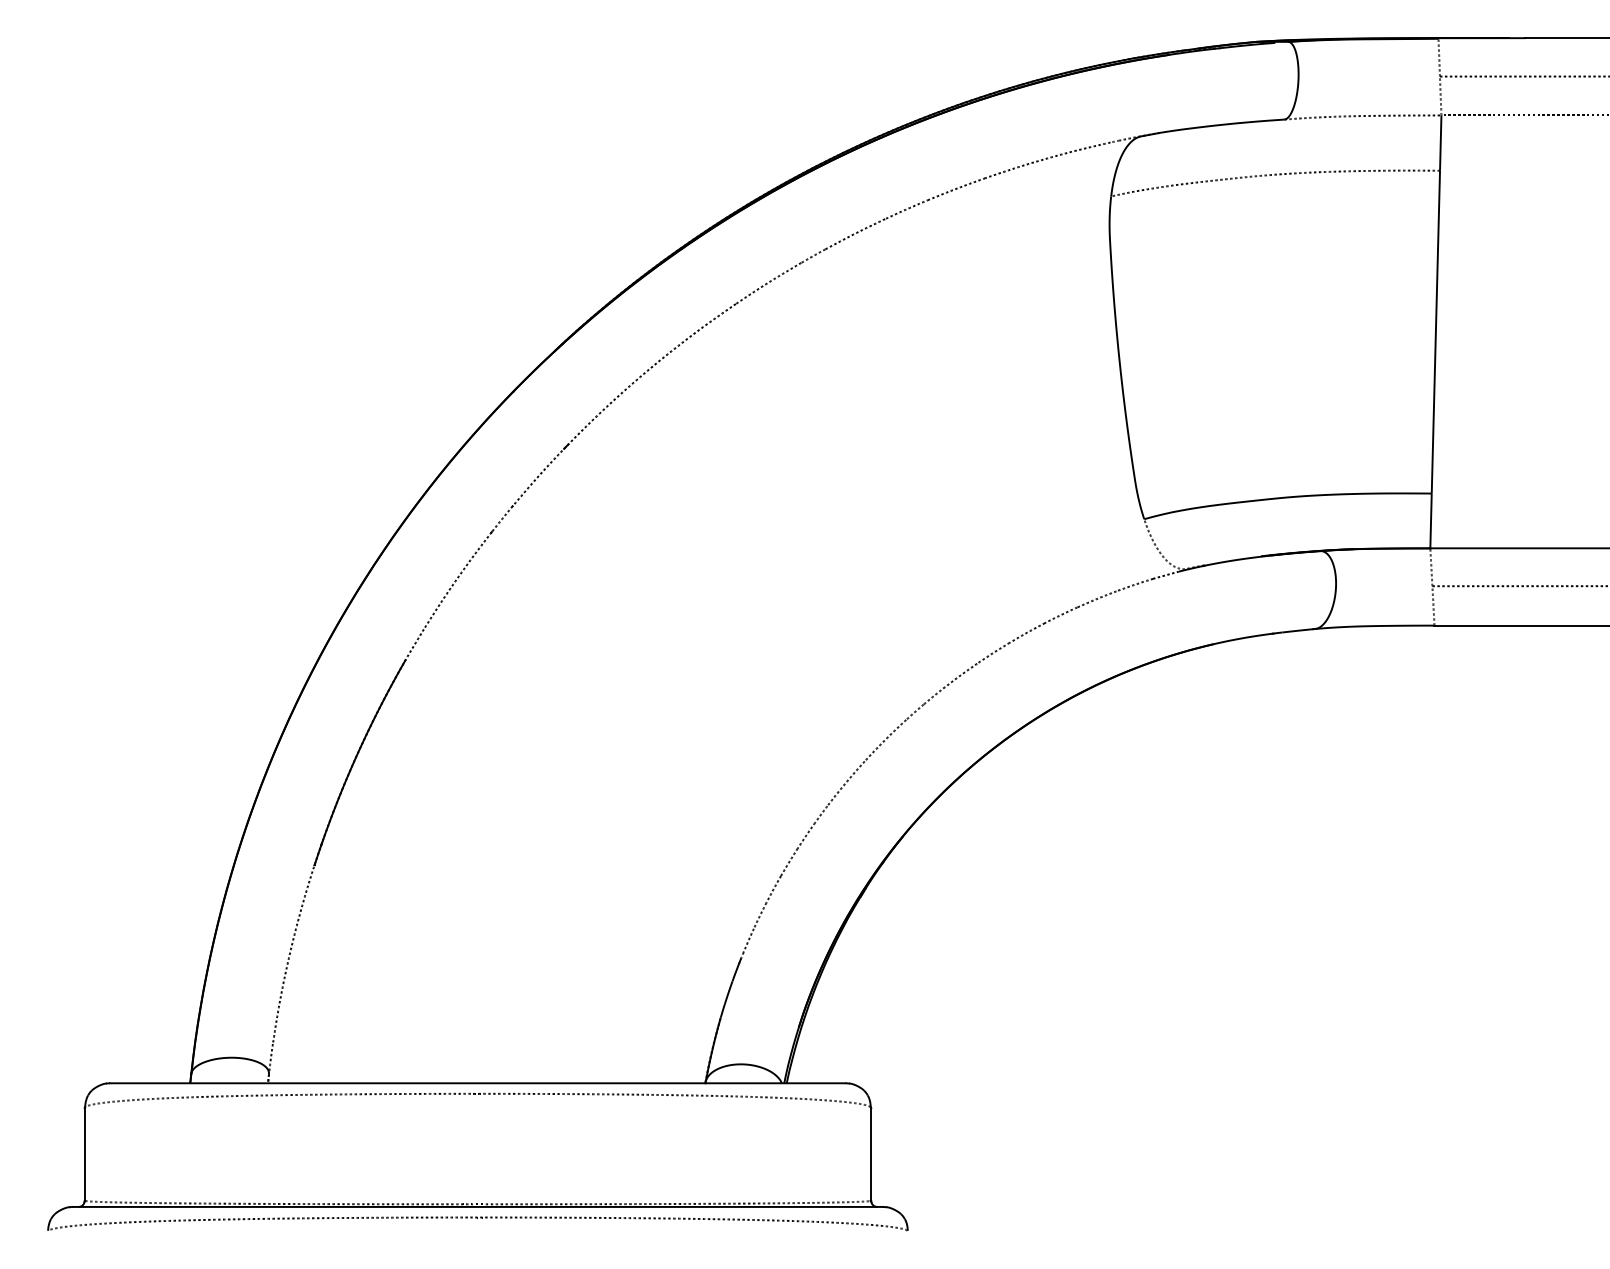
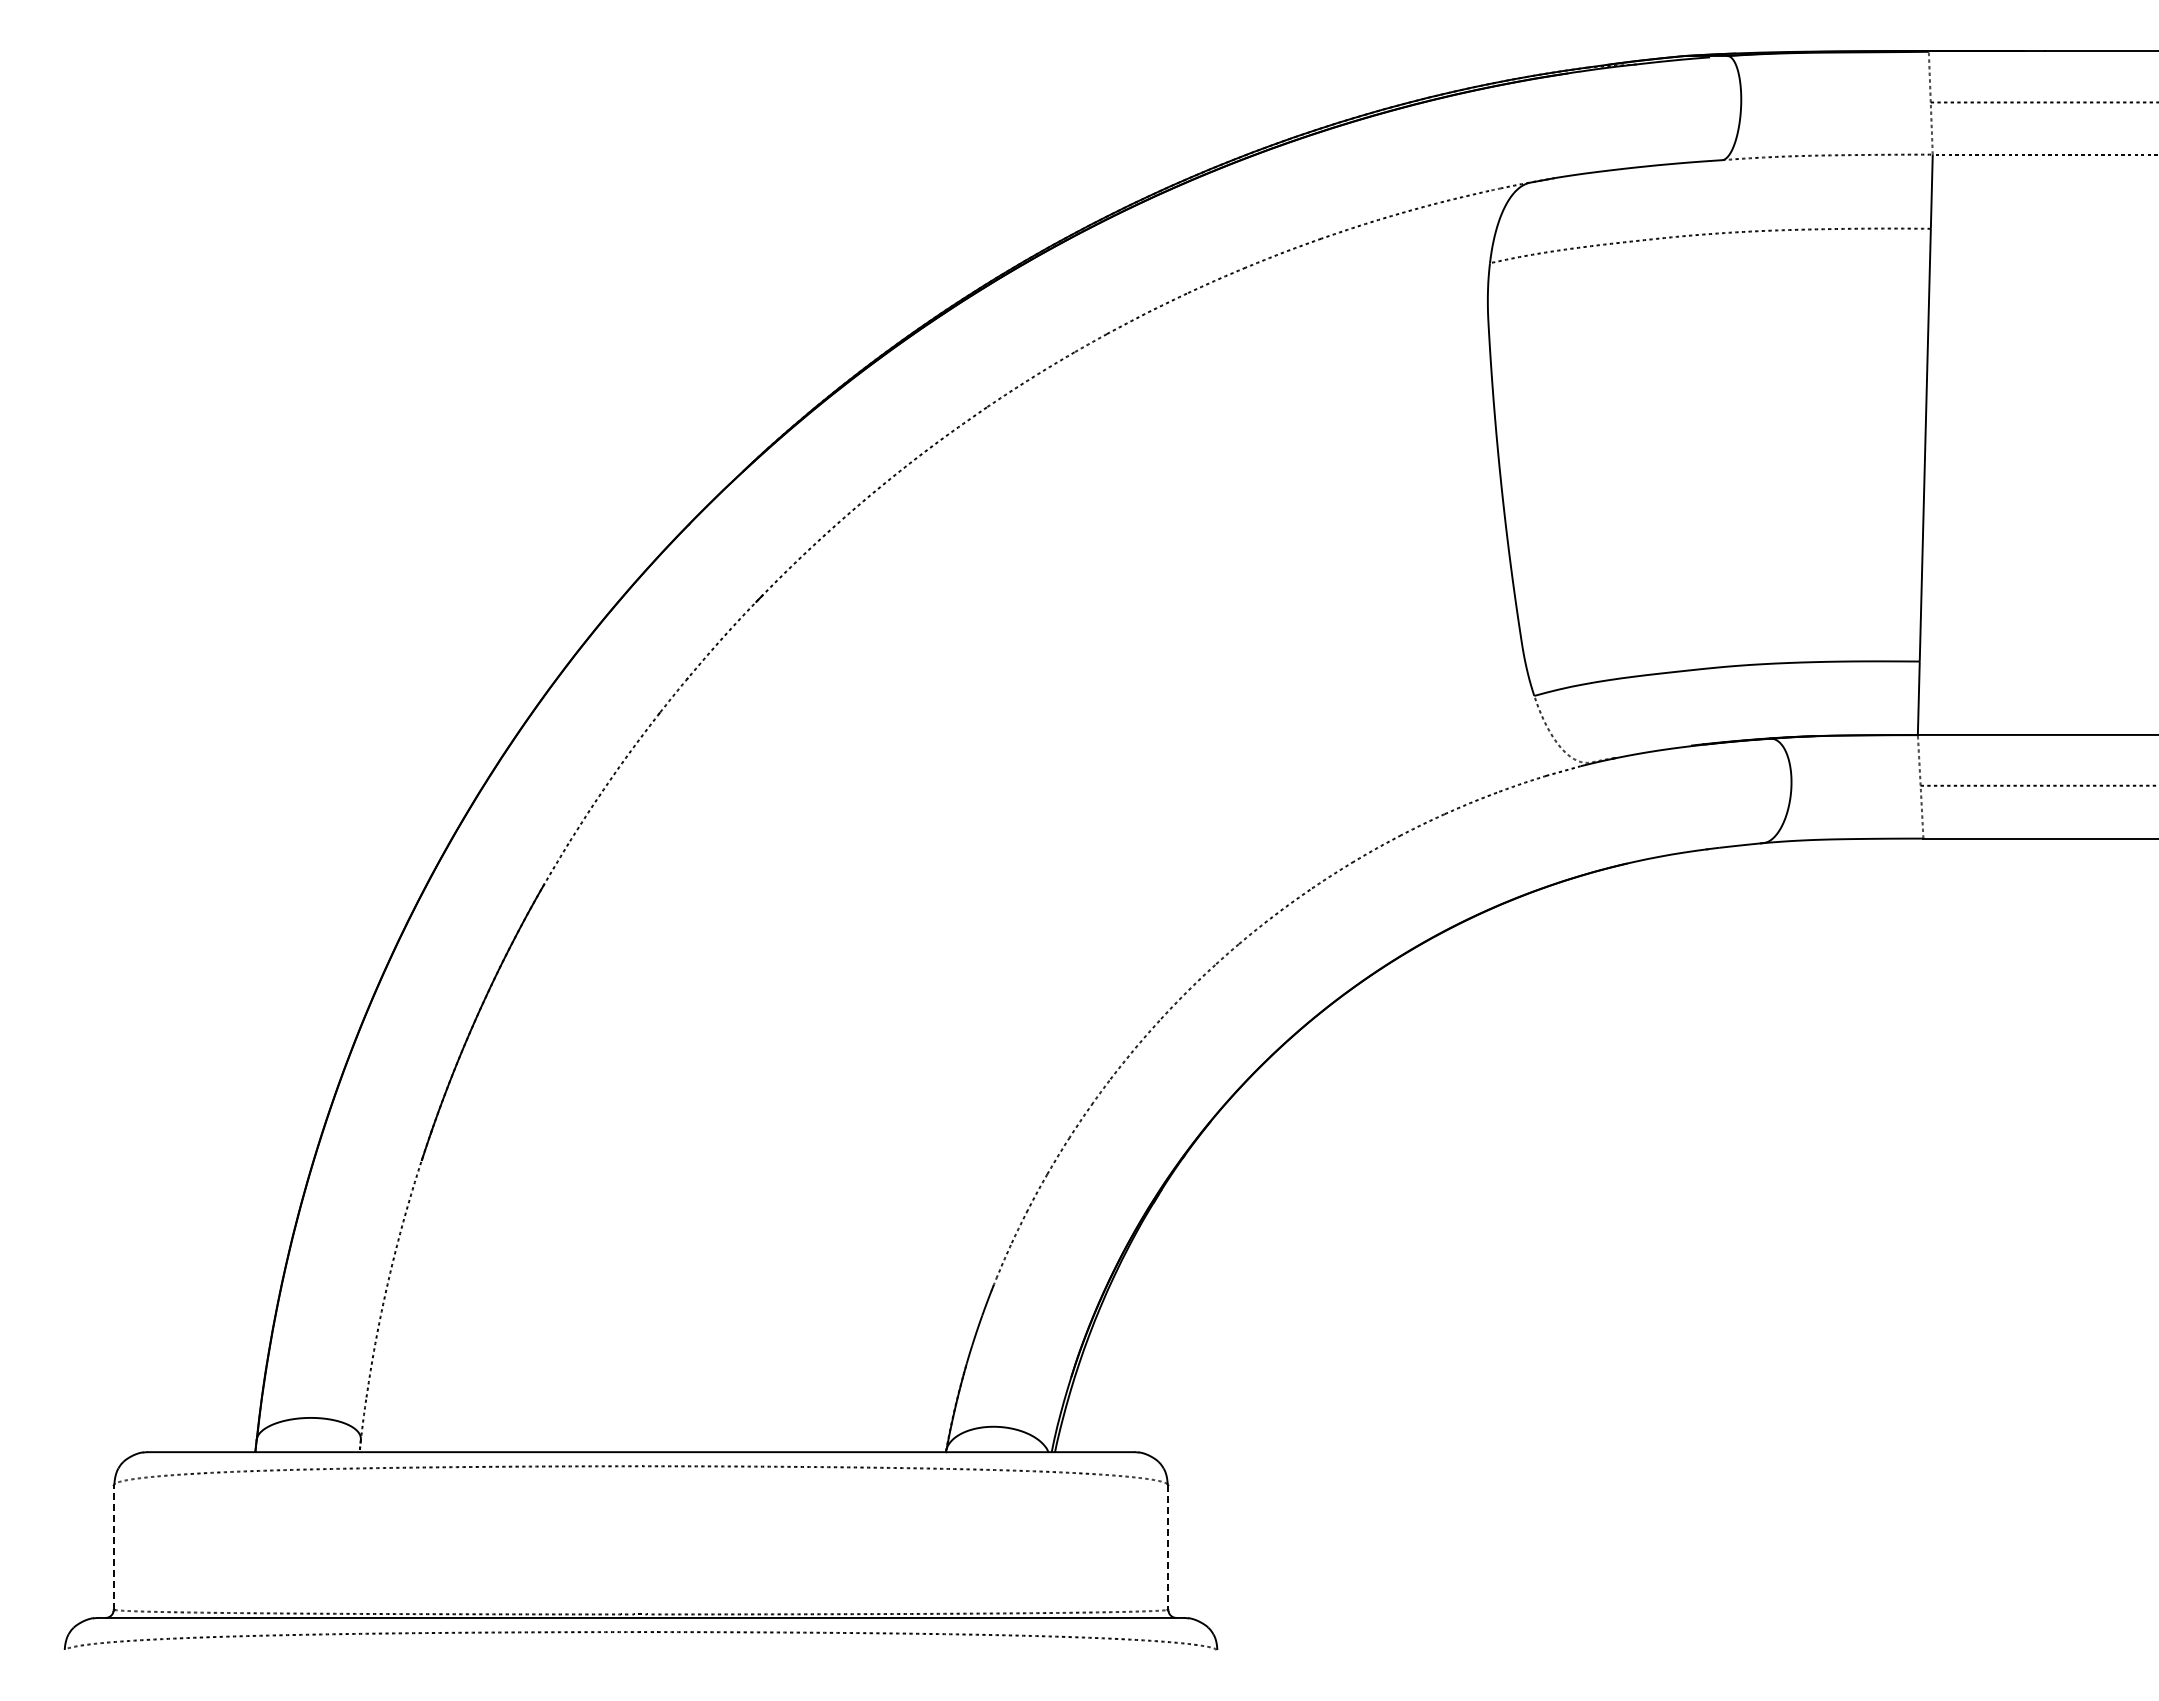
line: (84, 1154) -> (113, 1547), solid -> dashed
line: (871, 1155) -> (1168, 1548), solid -> dashed

